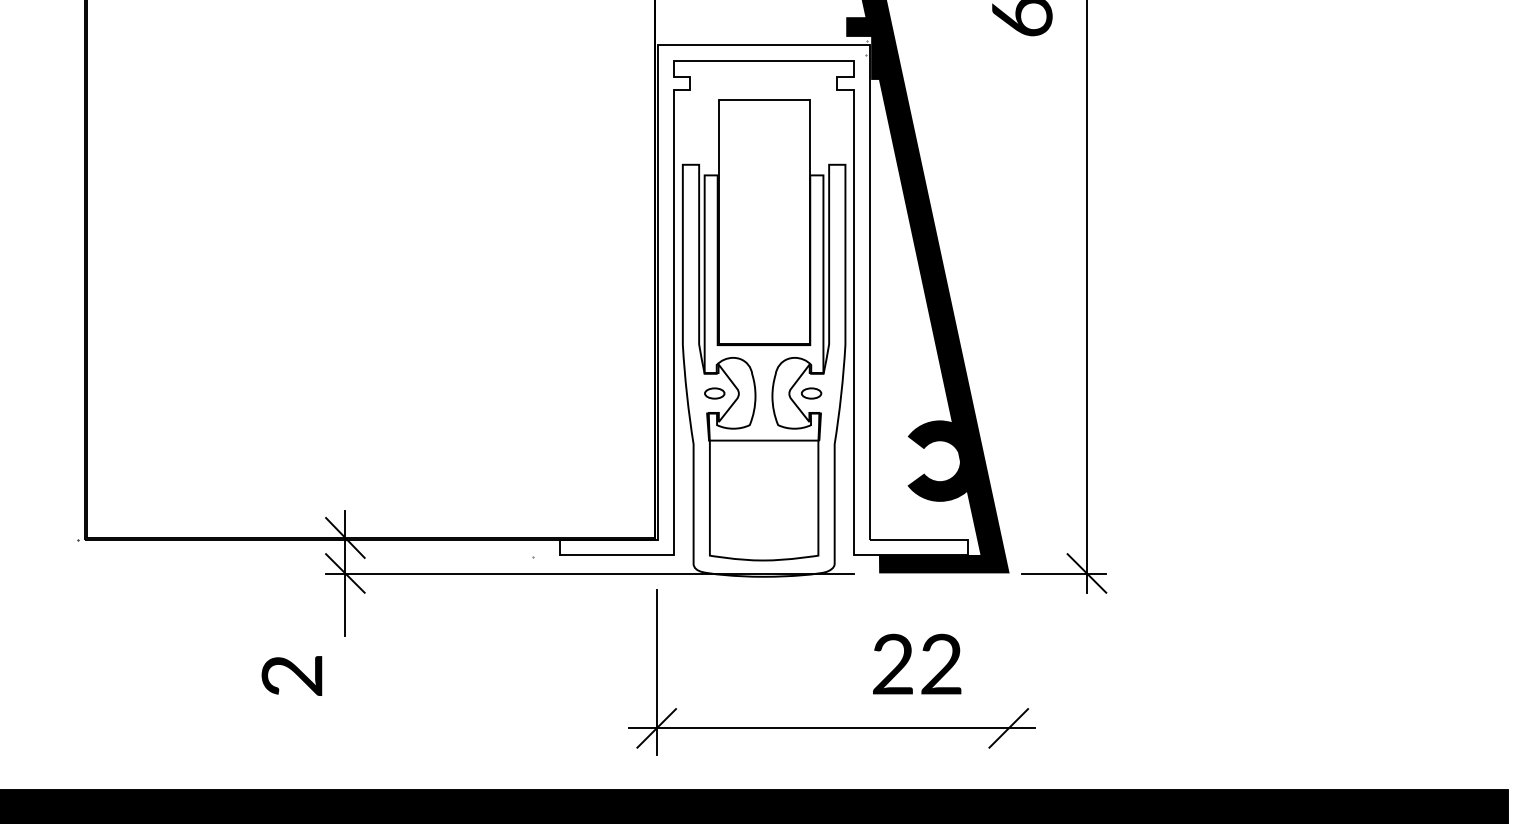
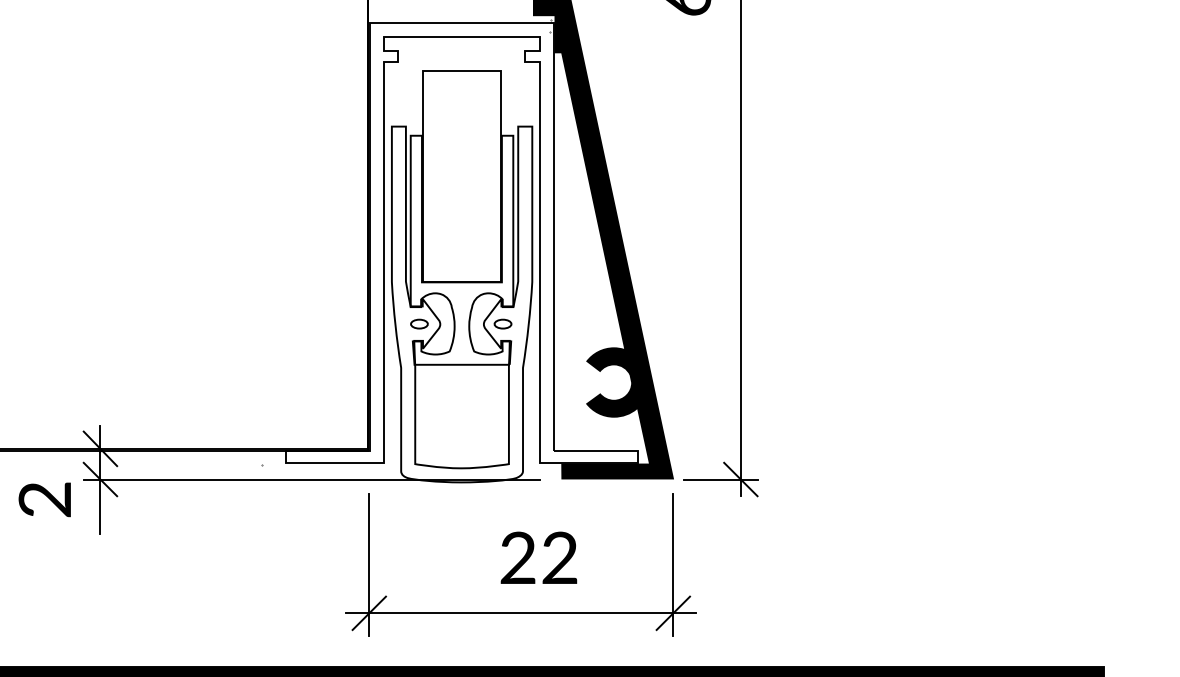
text: (917, 663) -> (539, 557), moved
line: (1008, 672) -> (673, 565), added
text: (291, 675) -> (44, 499), moved

